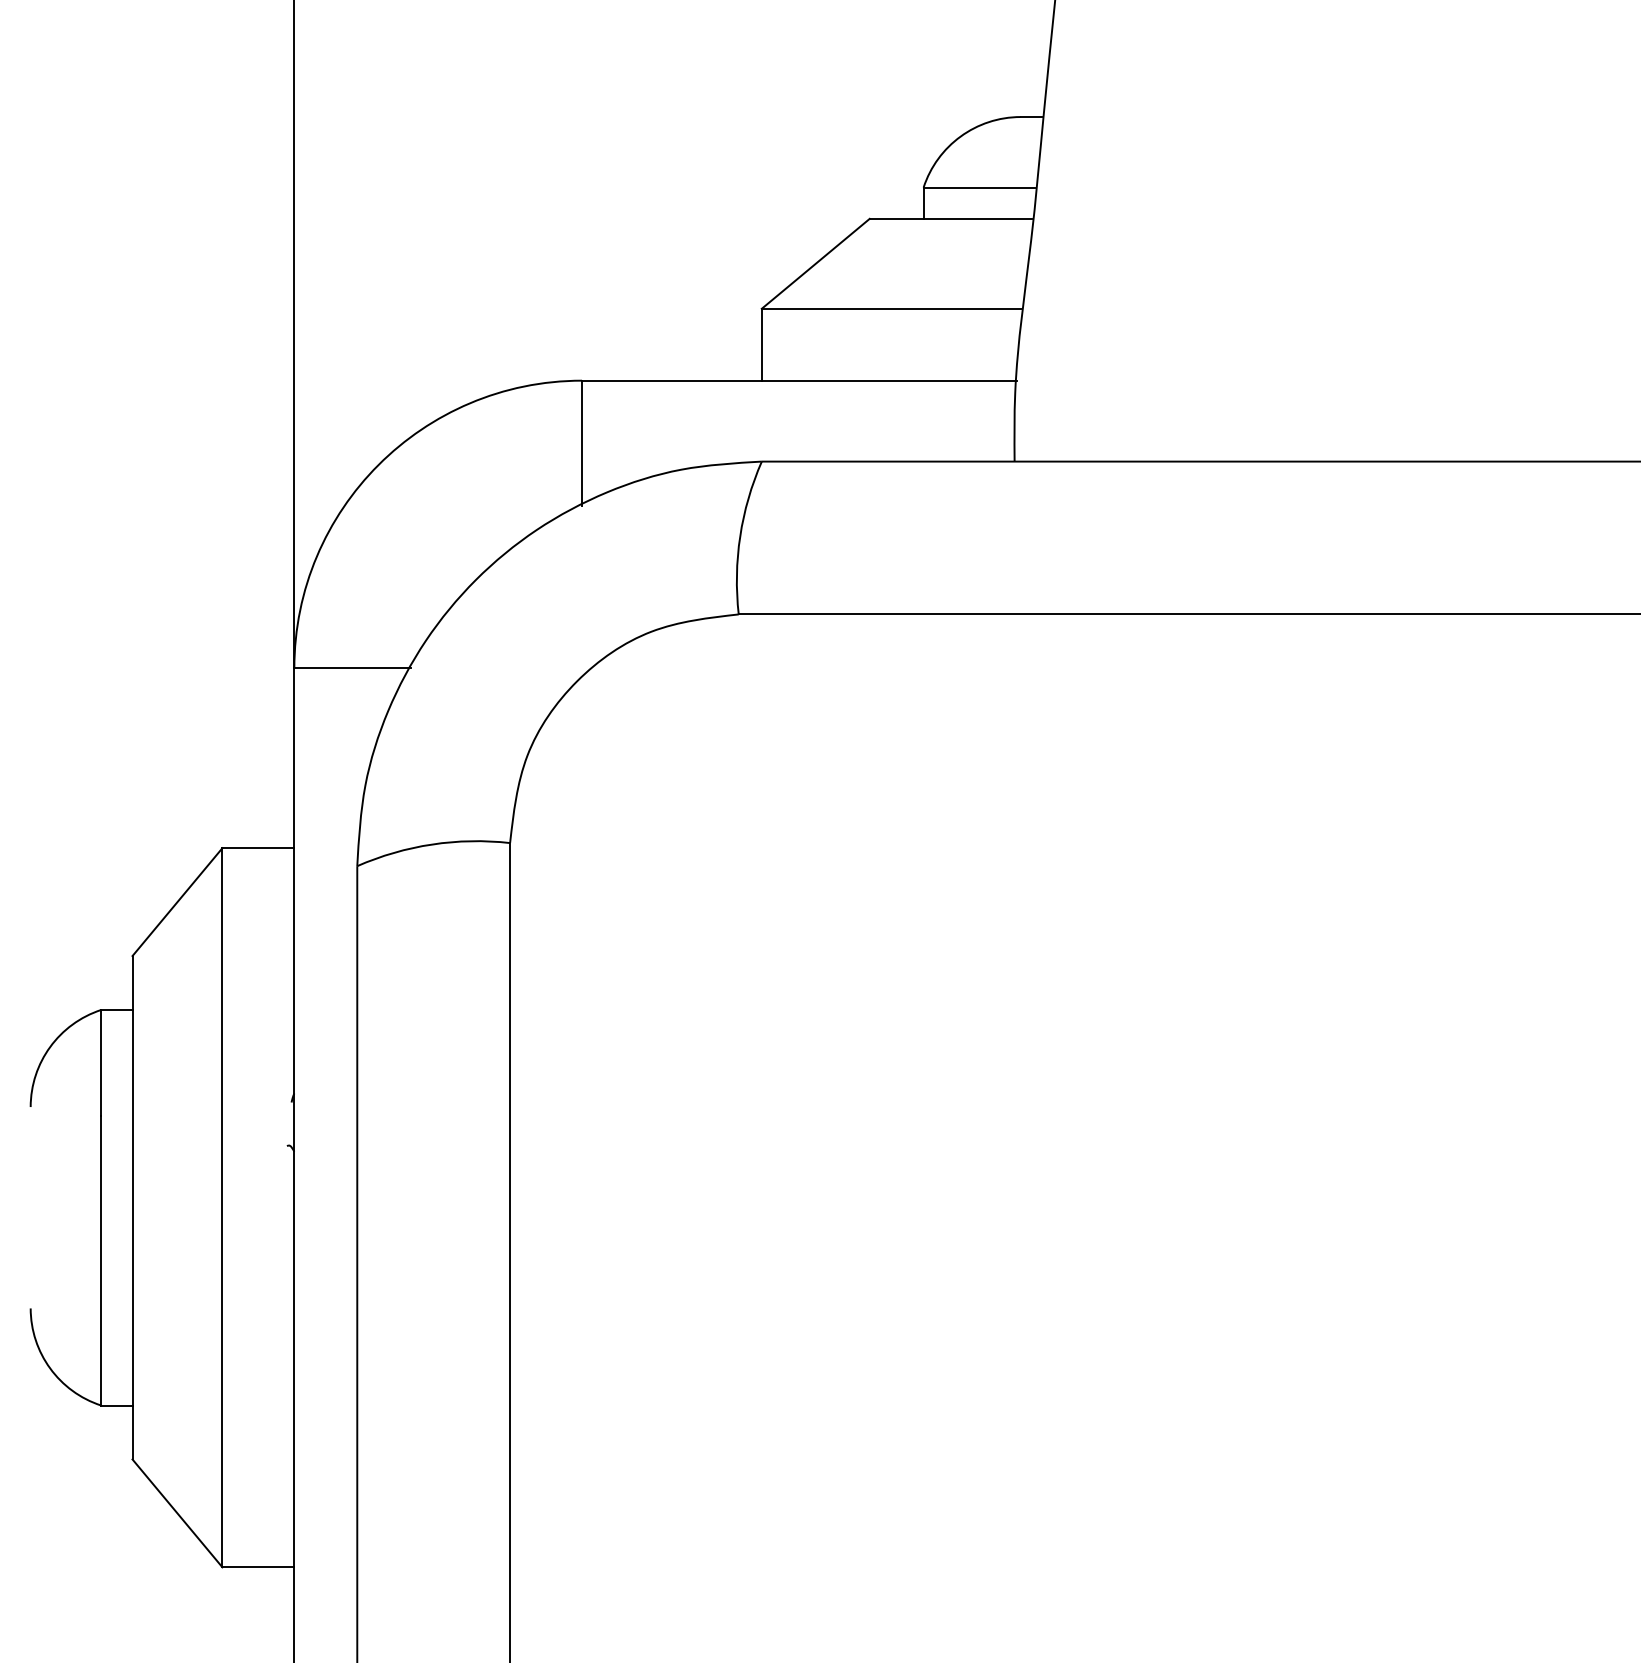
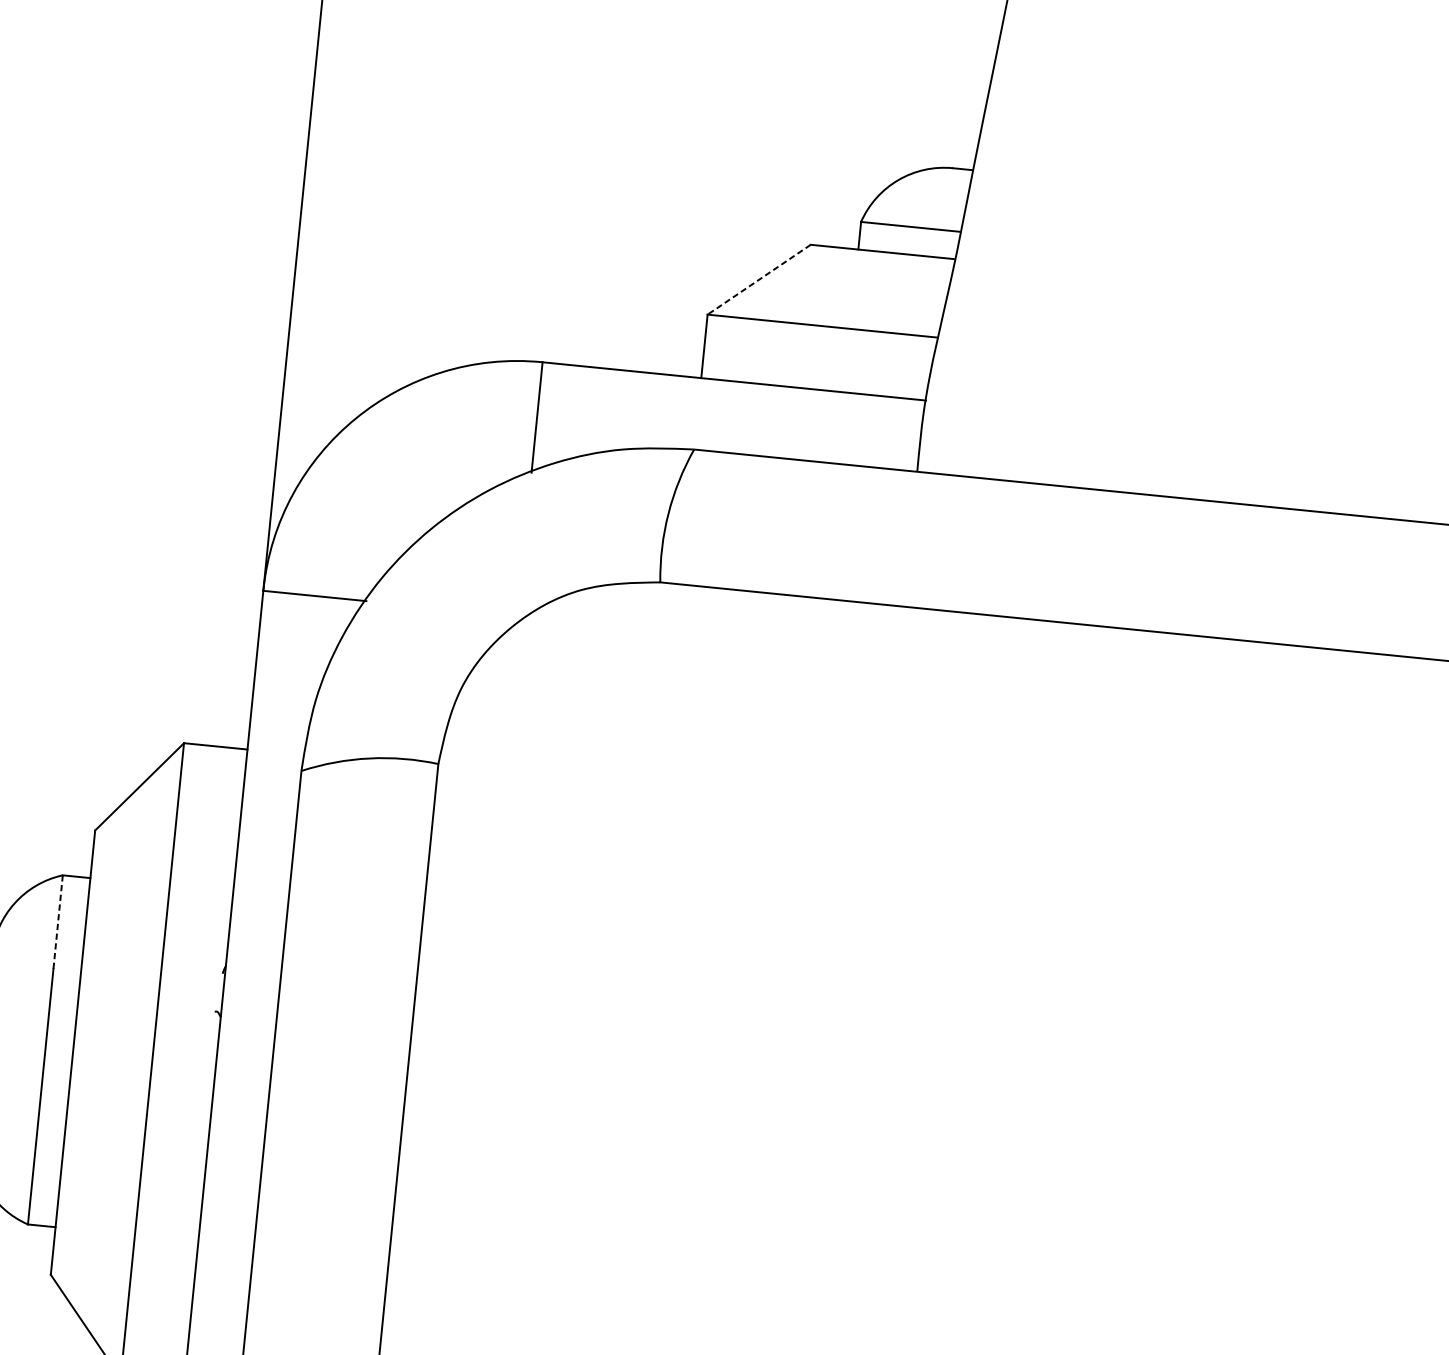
line: (815, 264) -> (758, 280), solid -> dashed
line: (101, 1063) -> (58, 922), solid -> dashed

